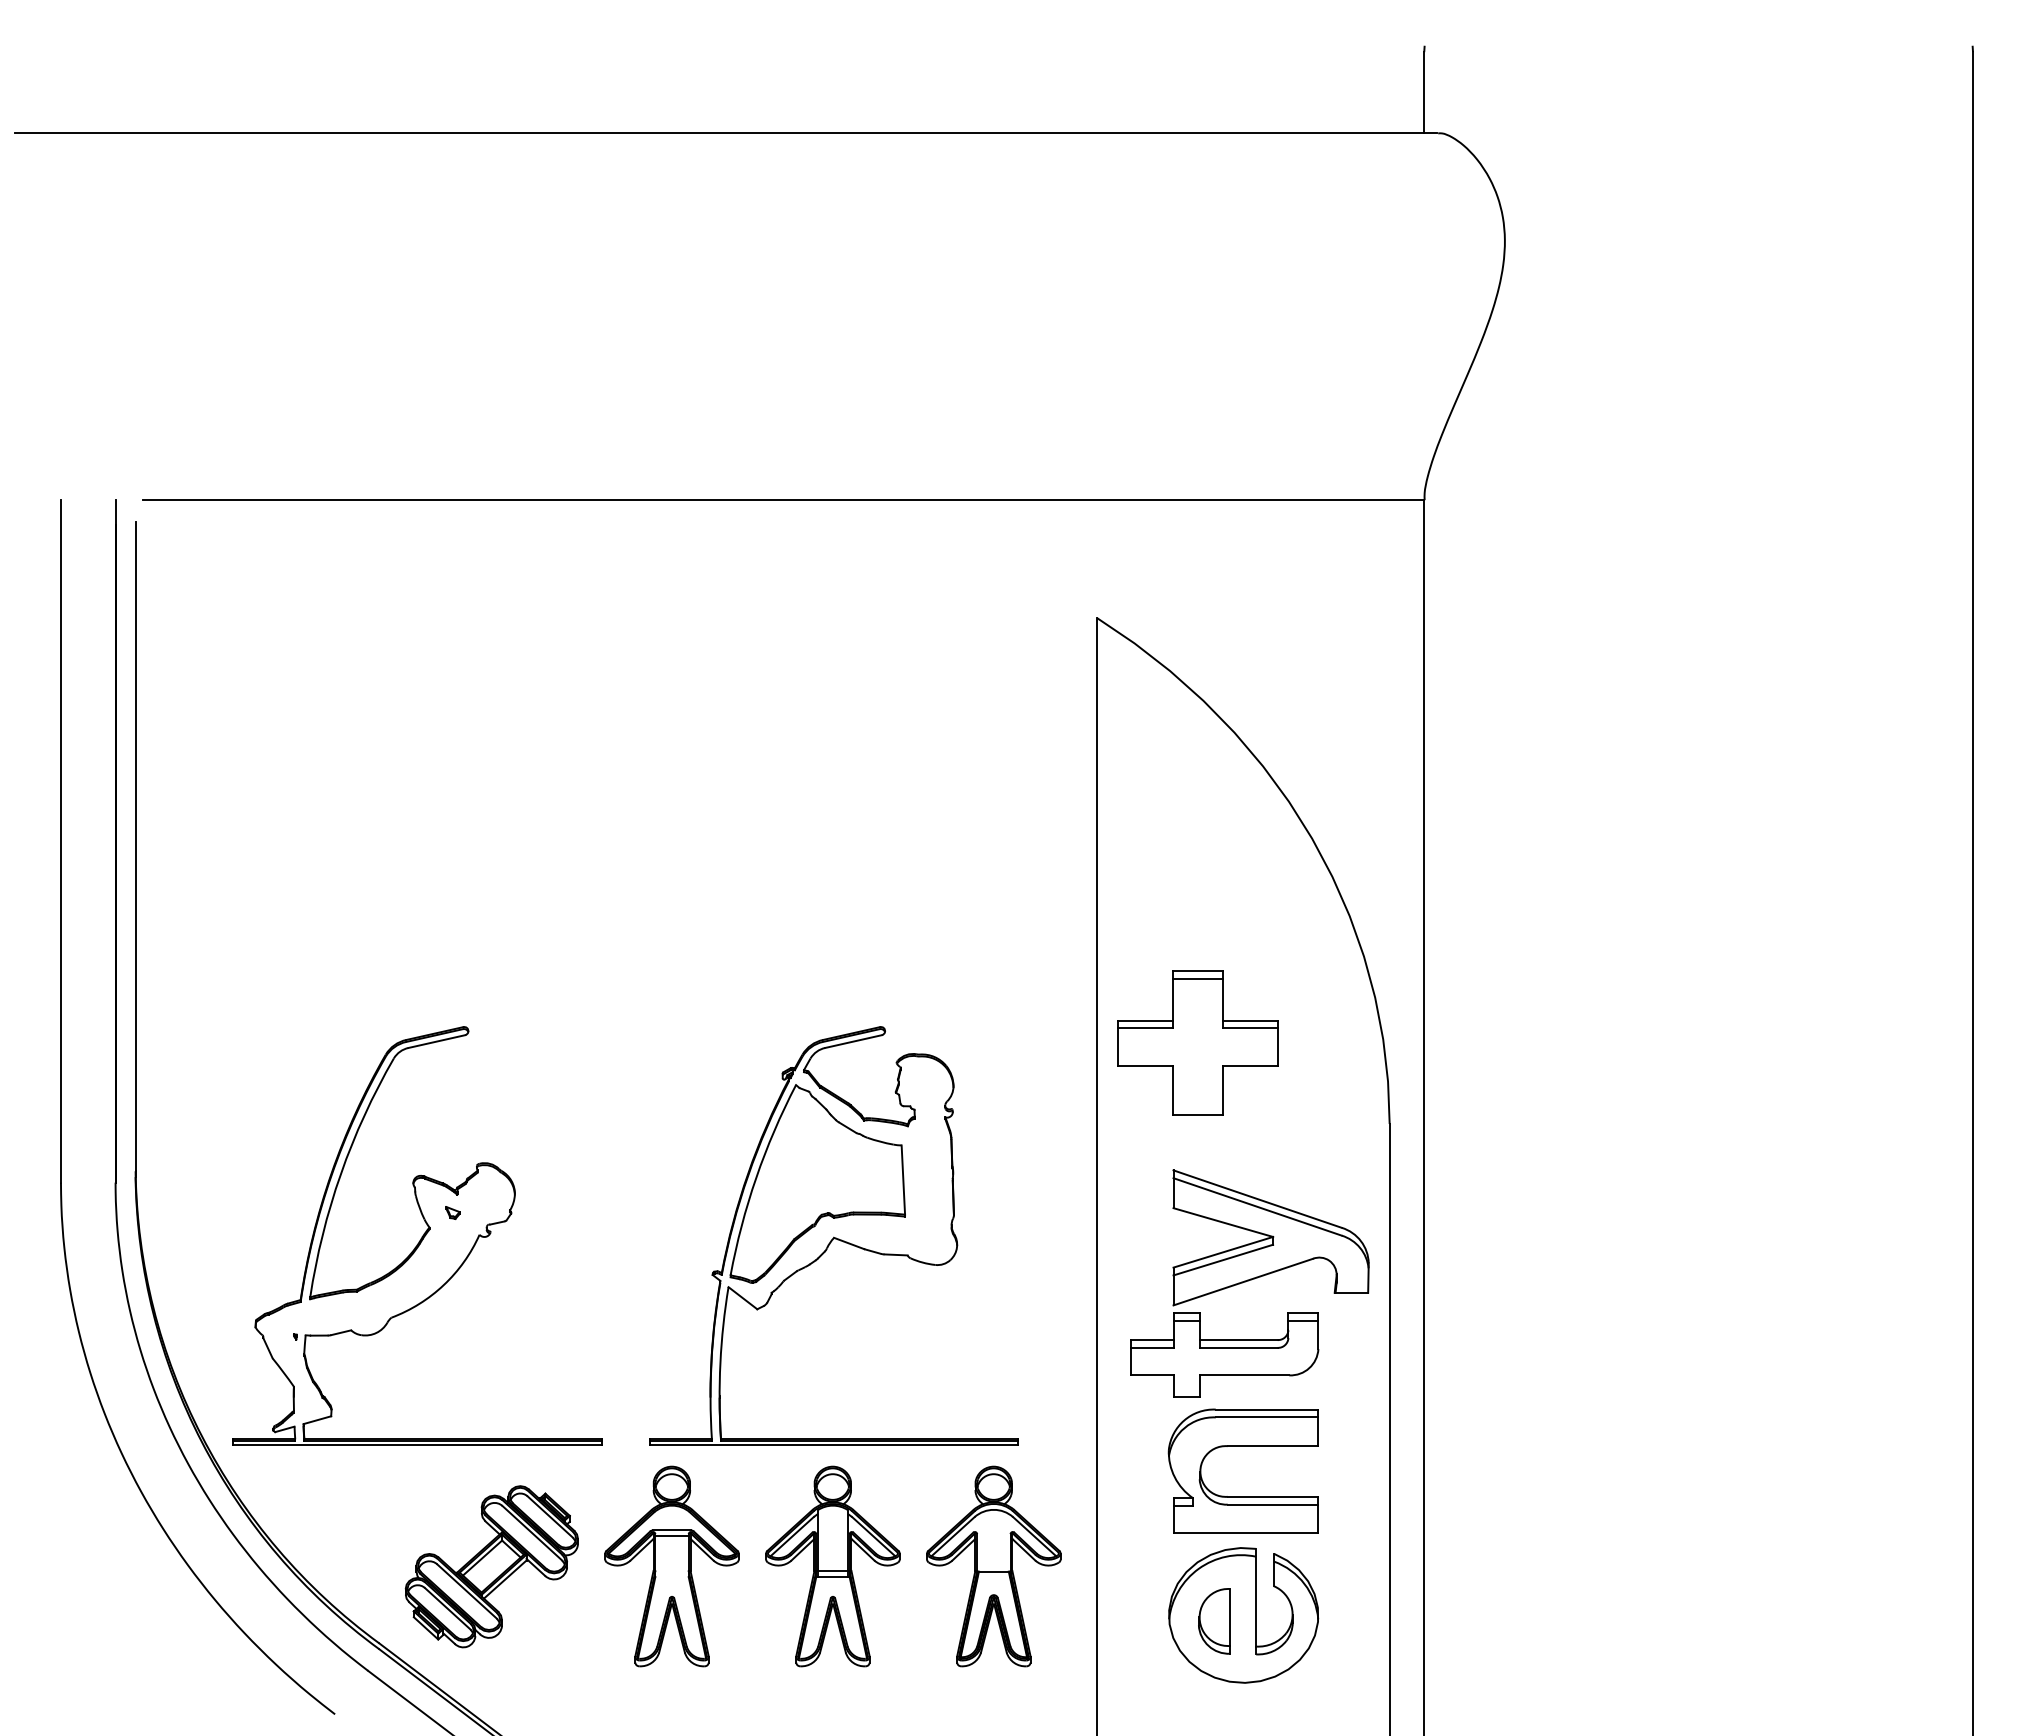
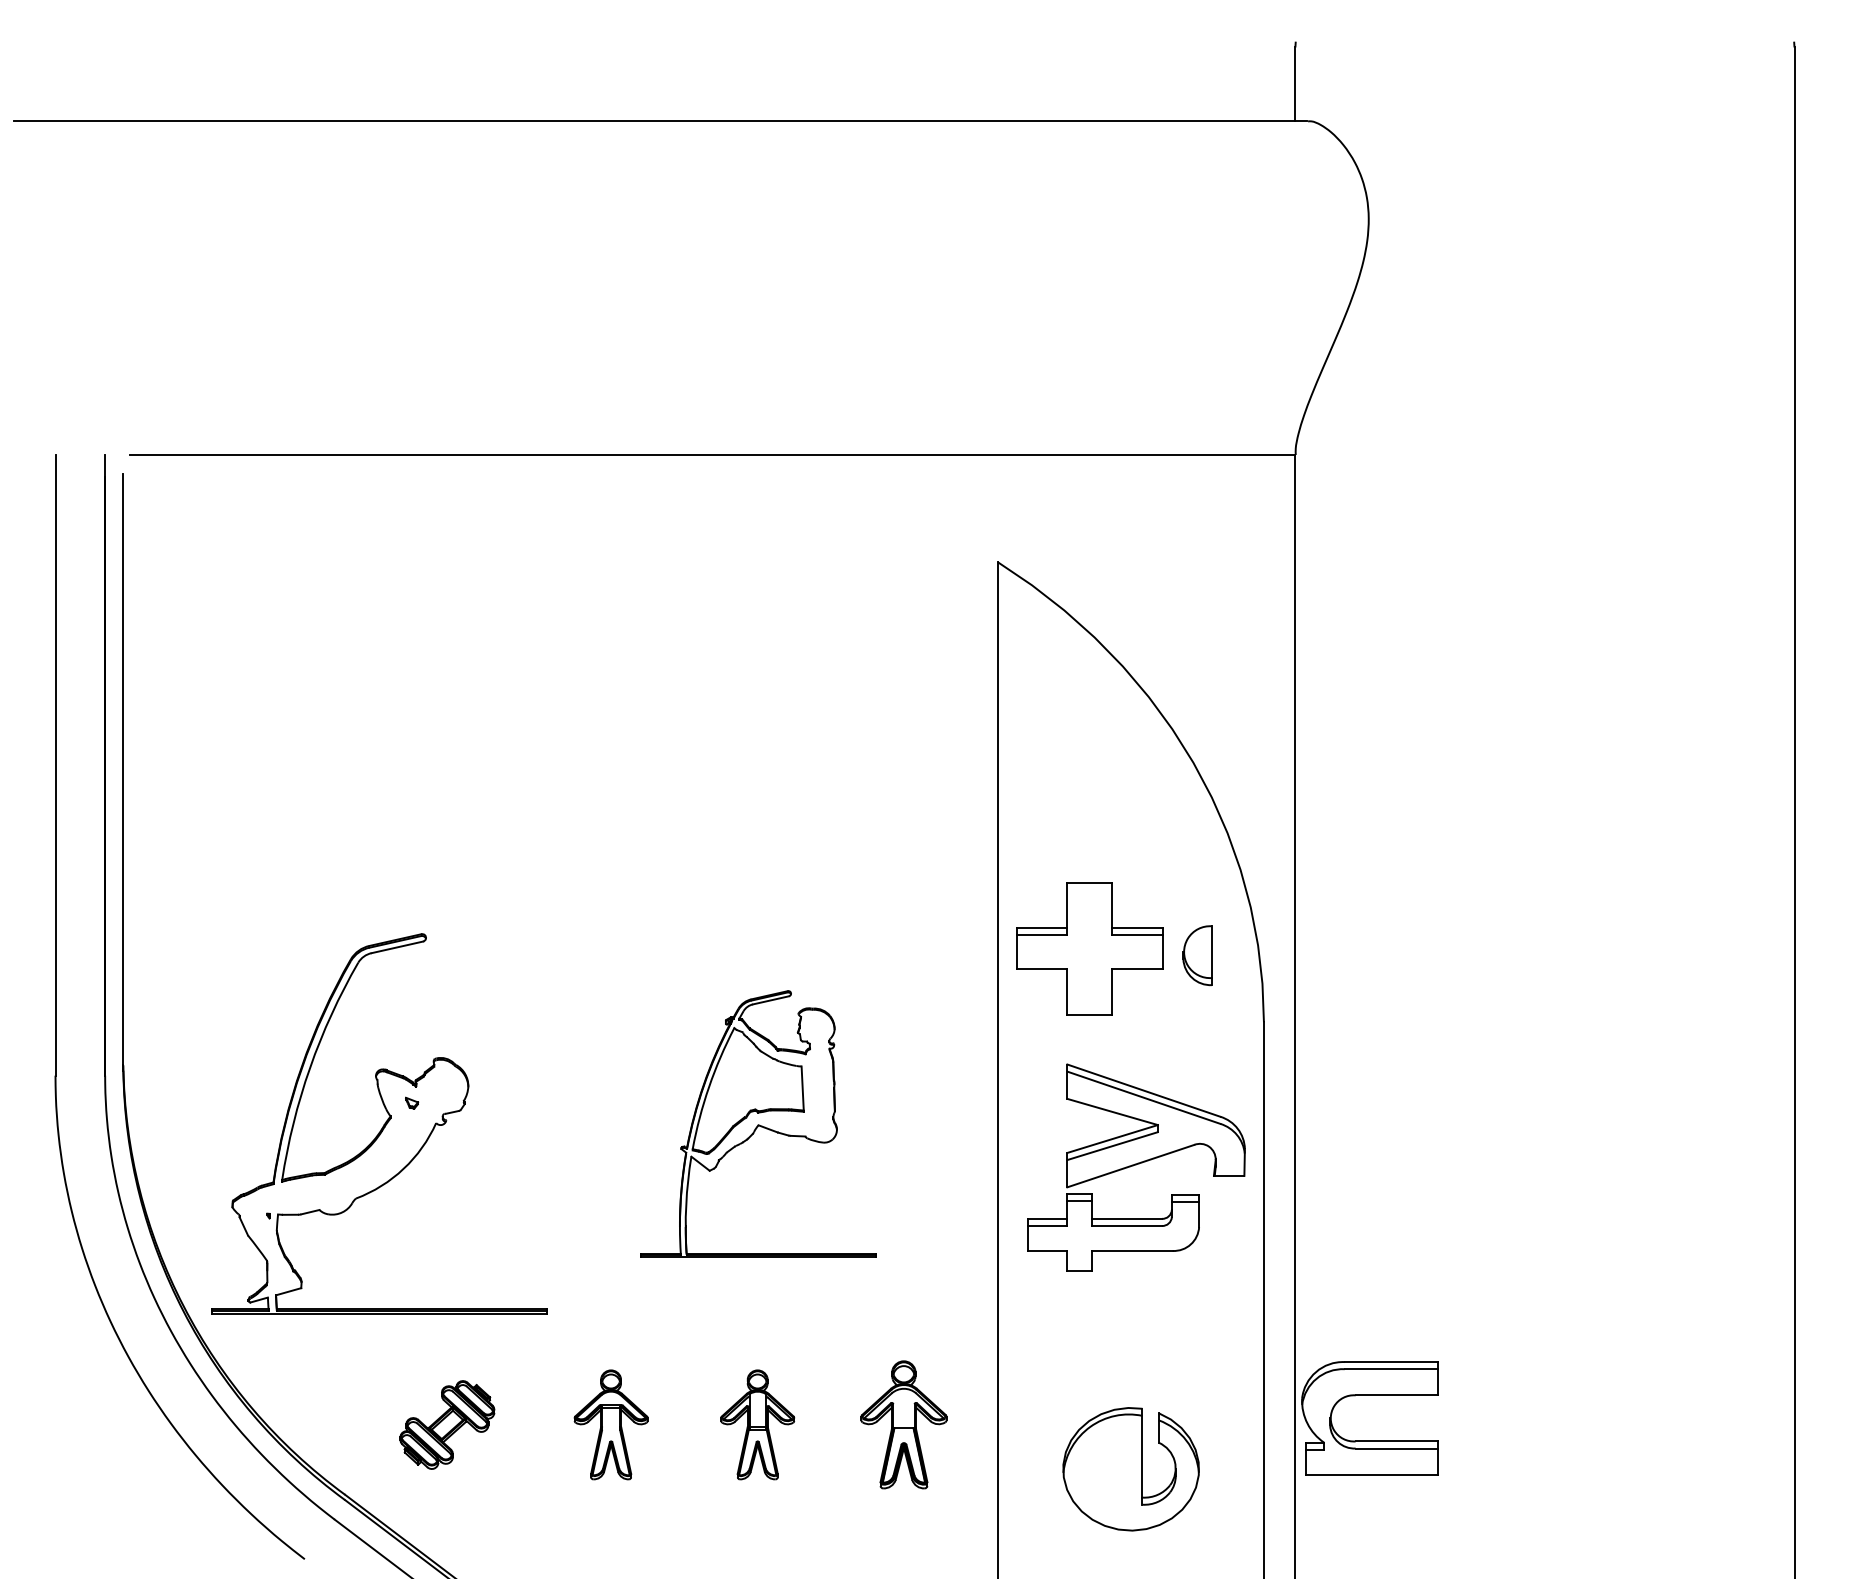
line: (1197, 979) -> (1089, 890), removed
part: (833, 1235) -> (758, 1123), size x0.7
part: (1242, 1495) -> (1369, 1440), moved
part: (491, 1566) -> (447, 1424), size x0.6
part: (671, 1566) -> (610, 1424), size x0.6
part: (832, 1566) -> (757, 1424), size x0.6
part: (993, 1566) -> (903, 1424), size x0.7
part: (1214, 1621) -> (1197, 955), moved

